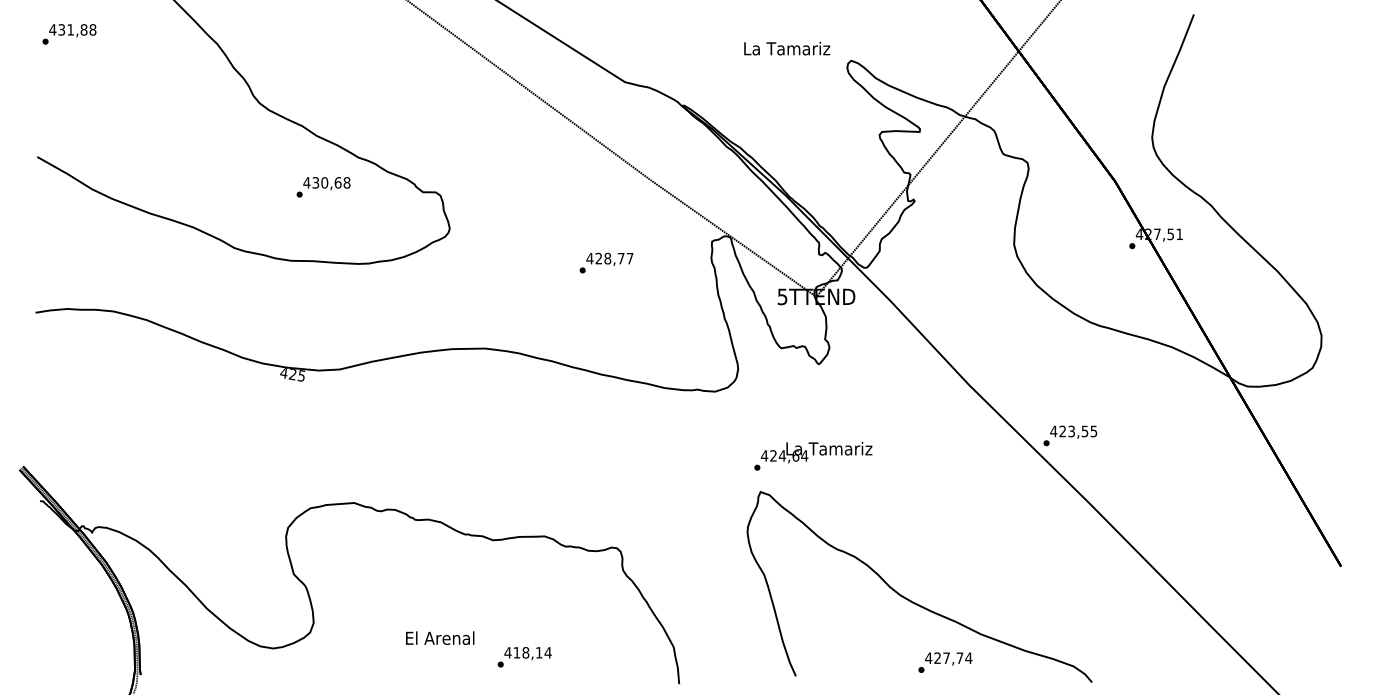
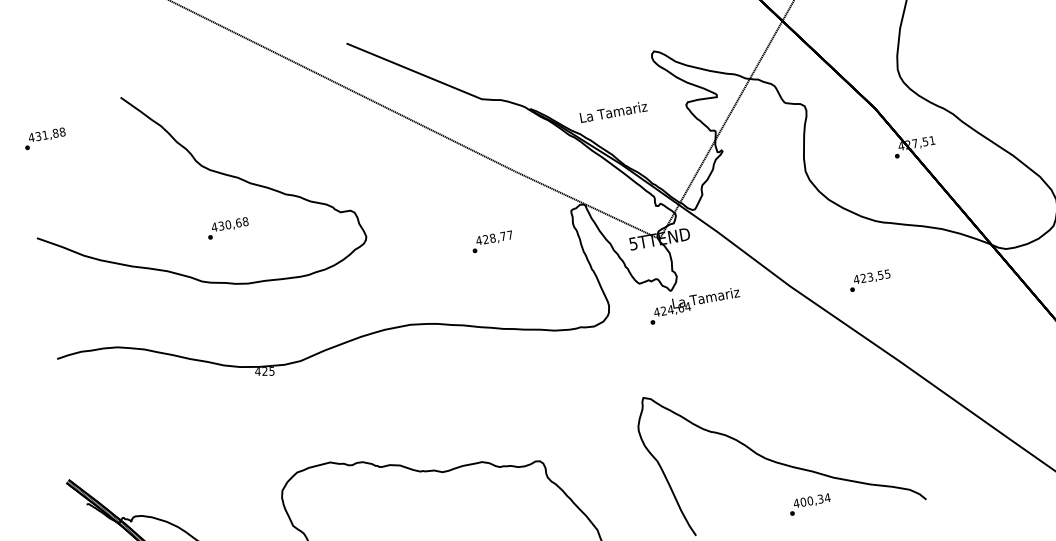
text: (787, 48) -> (613, 111), moved
text: (323, 187) -> (228, 228), moved
text: (1070, 435) -> (870, 280), moved
text: (813, 455) -> (694, 305), moved
text: (948, 658) -> (811, 500), 427,74 -> 400,34

